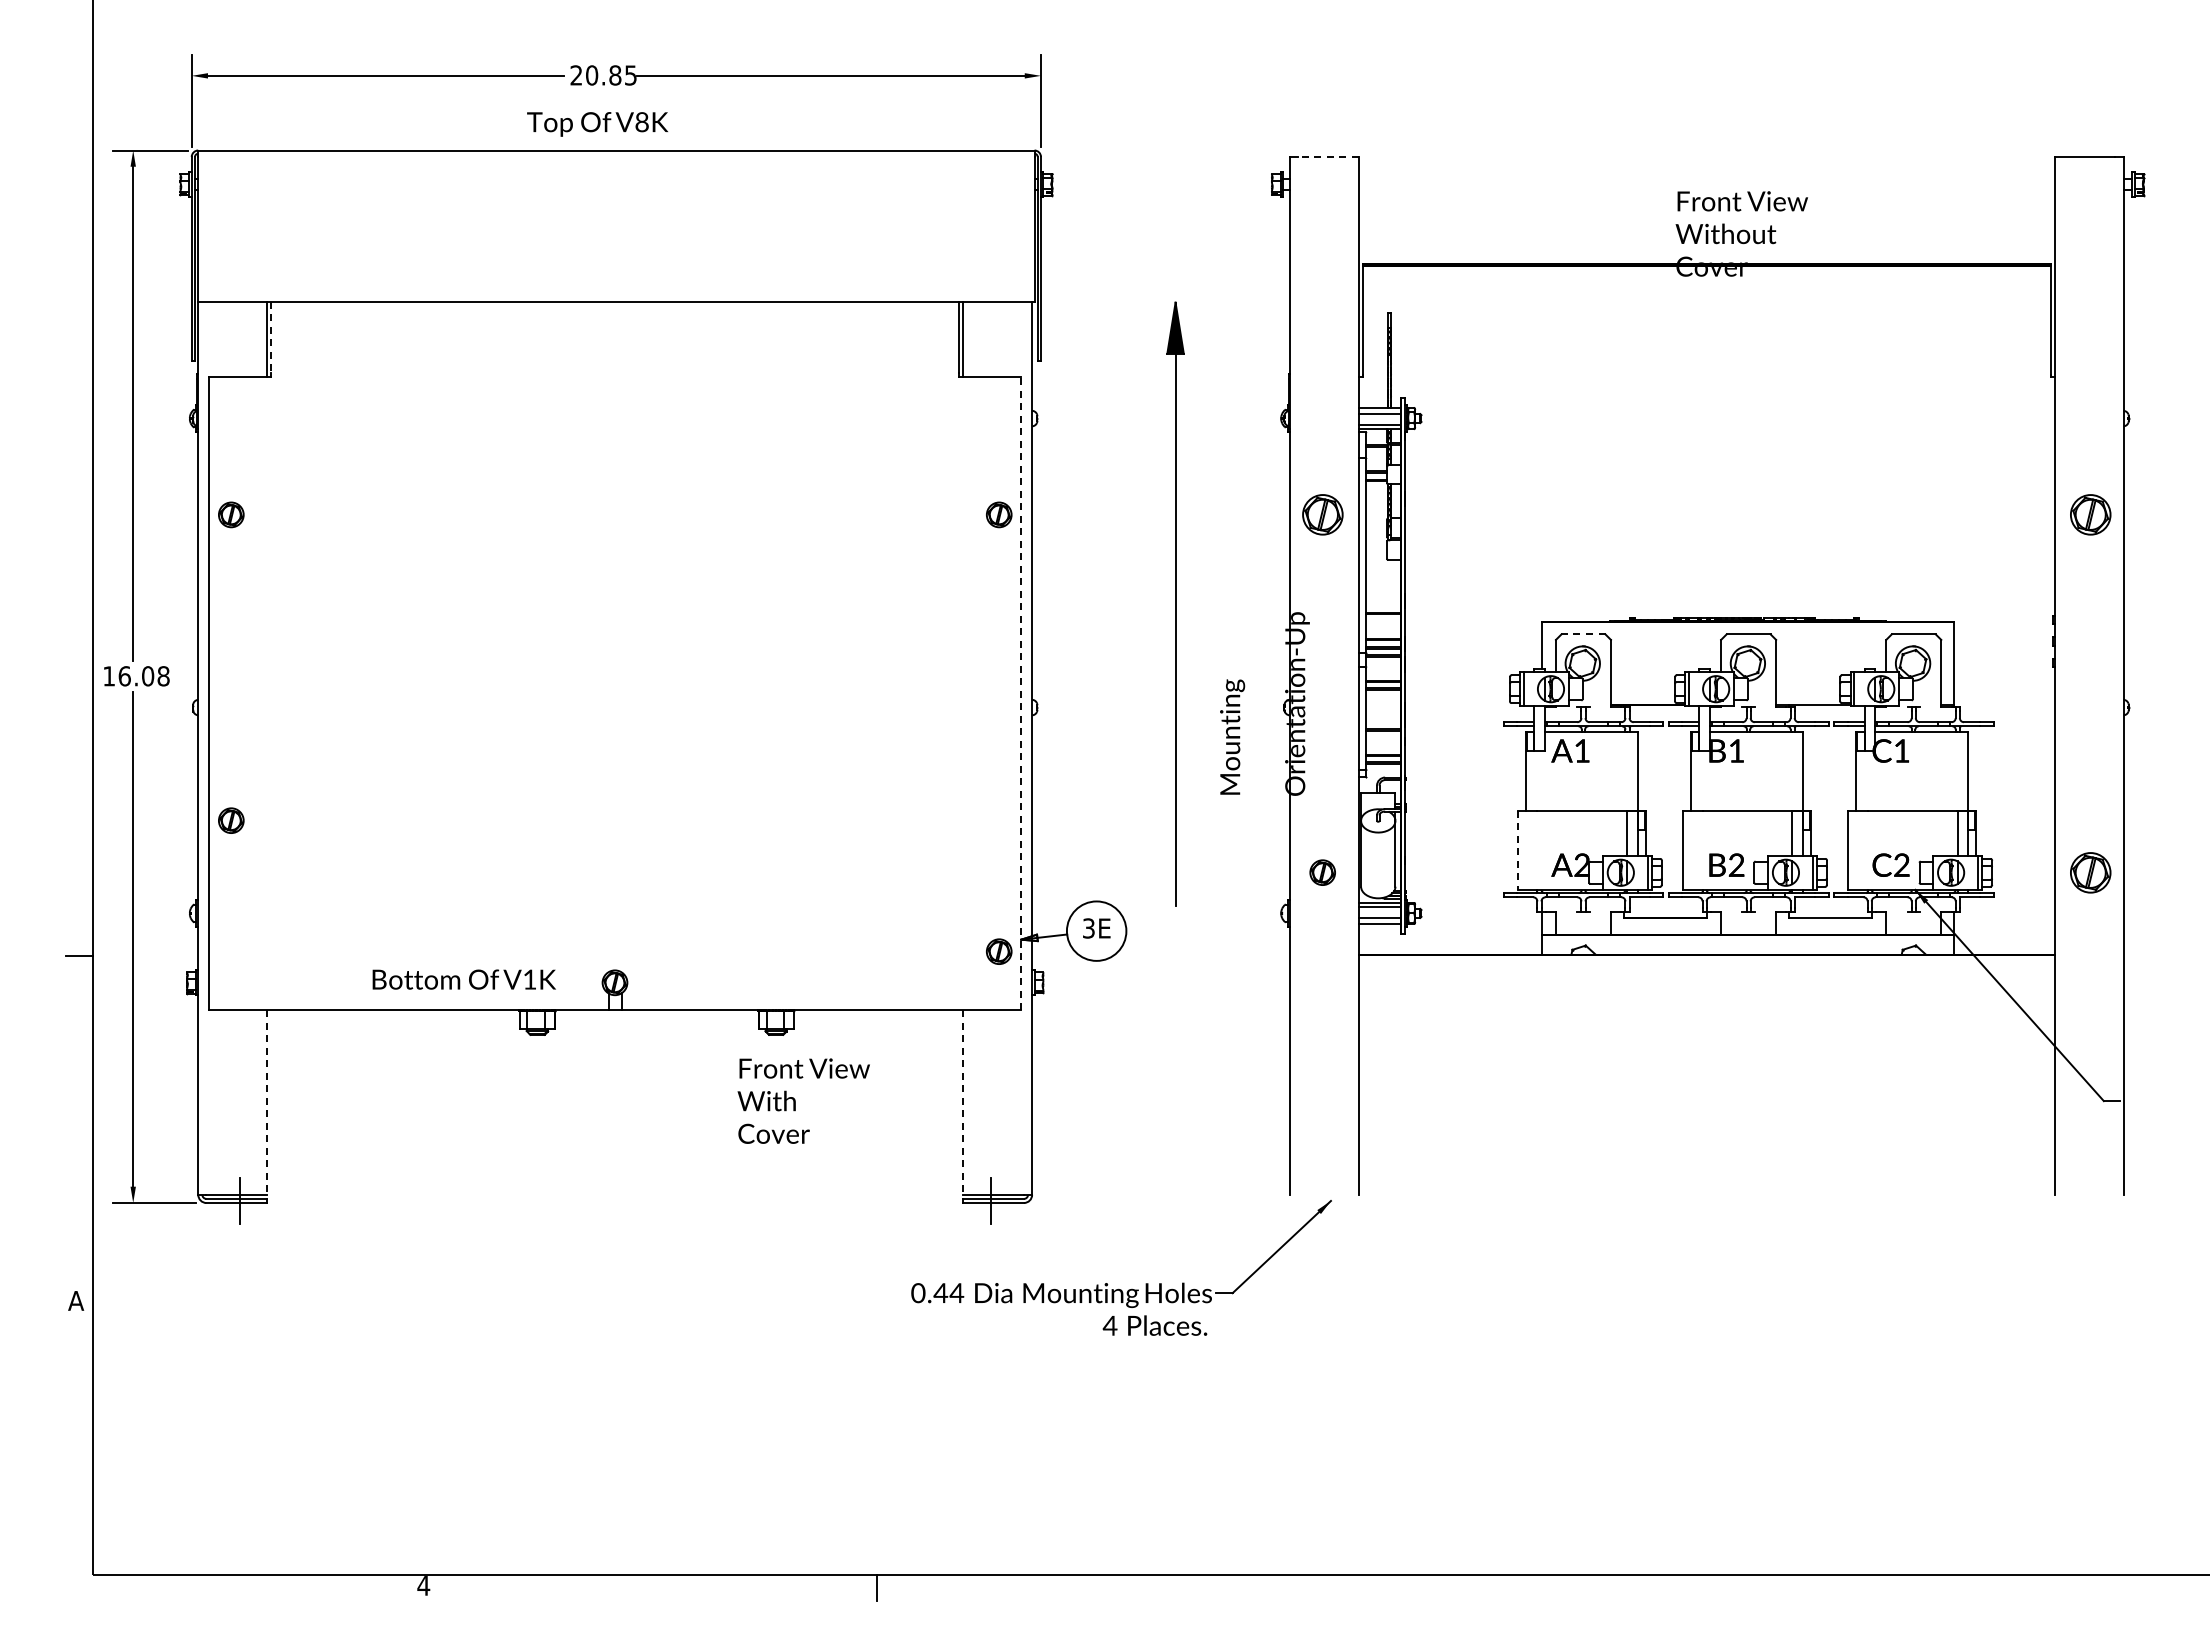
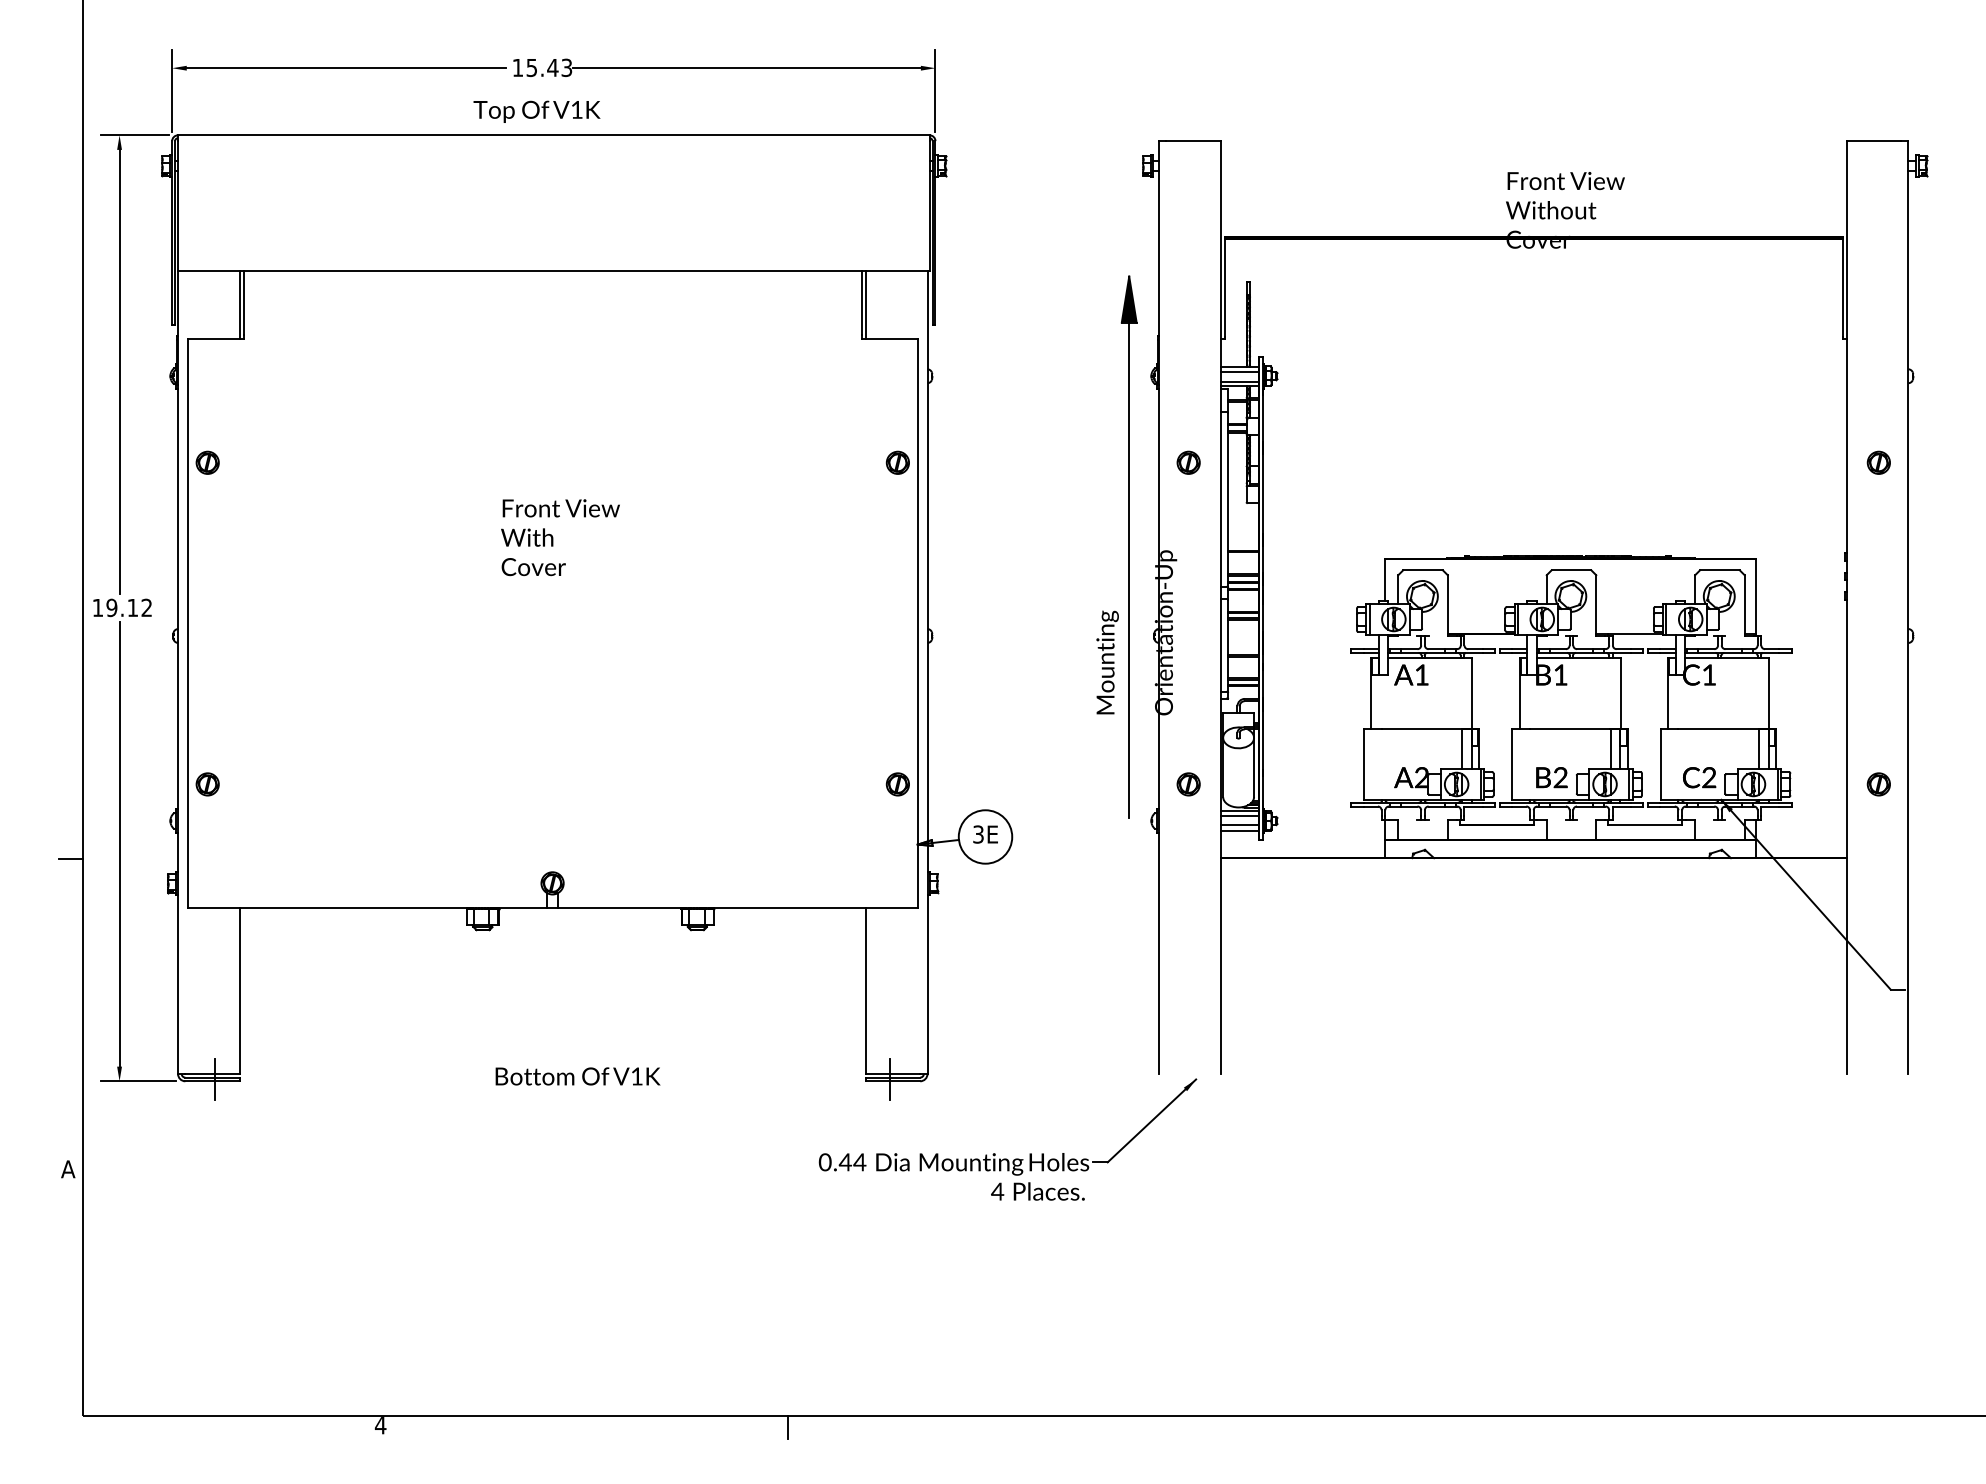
text: (603, 75) -> (542, 67), 20.85 -> 15.43
text: (641, 122) -> (576, 110), V8K -> V1K
line: (1327, 157) -> (1192, 141), dashed -> solid
line: (271, 337) -> (243, 303), dashed -> solid
part: (1322, 514) -> (1188, 462), size x0.62
part: (2090, 514) -> (1878, 462), size x0.62
part: (1175, 603) -> (1129, 546), moved
line: (1582, 634) -> (1422, 570), dashed -> solid
text: (143, 676) -> (128, 608), 16.08 -> 19.12
line: (1021, 693) -> (917, 623), dashed -> solid
part: (231, 820) -> (207, 784), moved
line: (1517, 850) -> (1363, 764), dashed -> solid
part: (2090, 872) -> (1878, 784), size x0.62
part: (999, 951) -> (898, 784), moved
text: (463, 979) -> (577, 1076), moved
text: (803, 1100) -> (560, 537), moved
line: (267, 1103) -> (240, 991), dashed -> solid
line: (963, 1103) -> (865, 991), dashed -> solid

